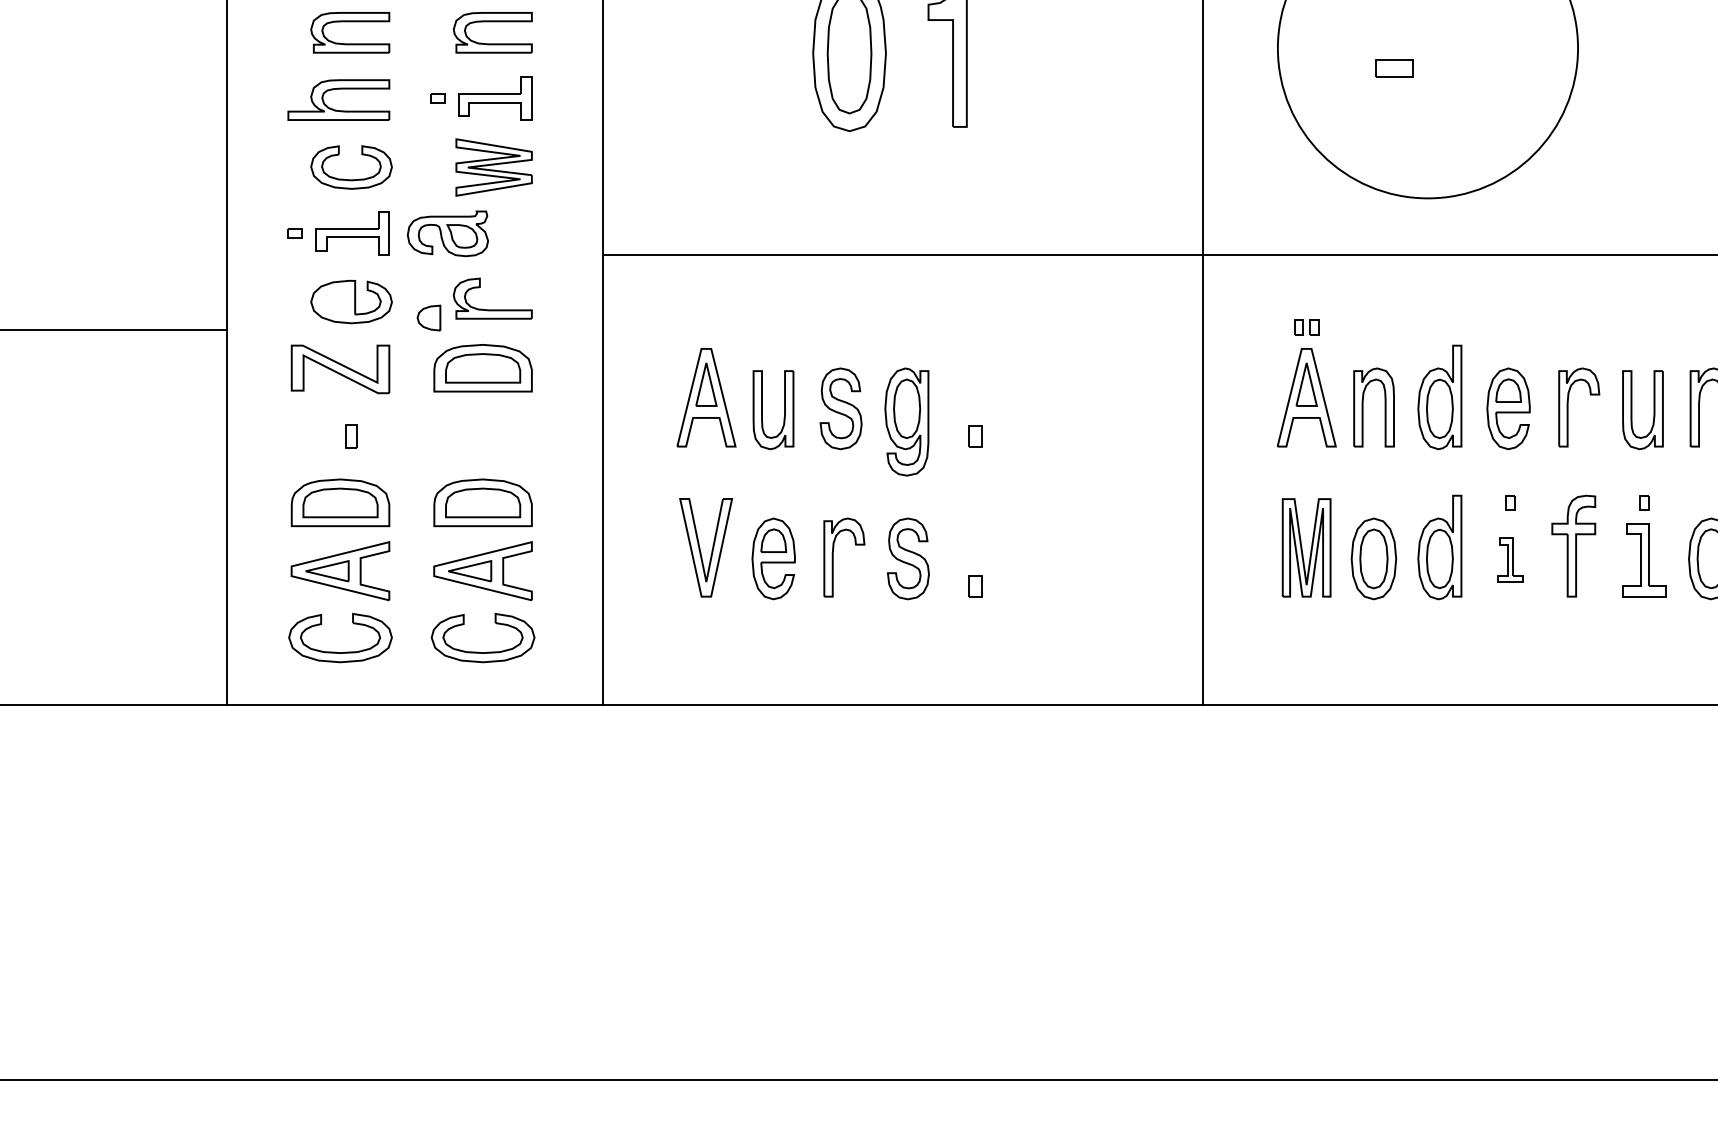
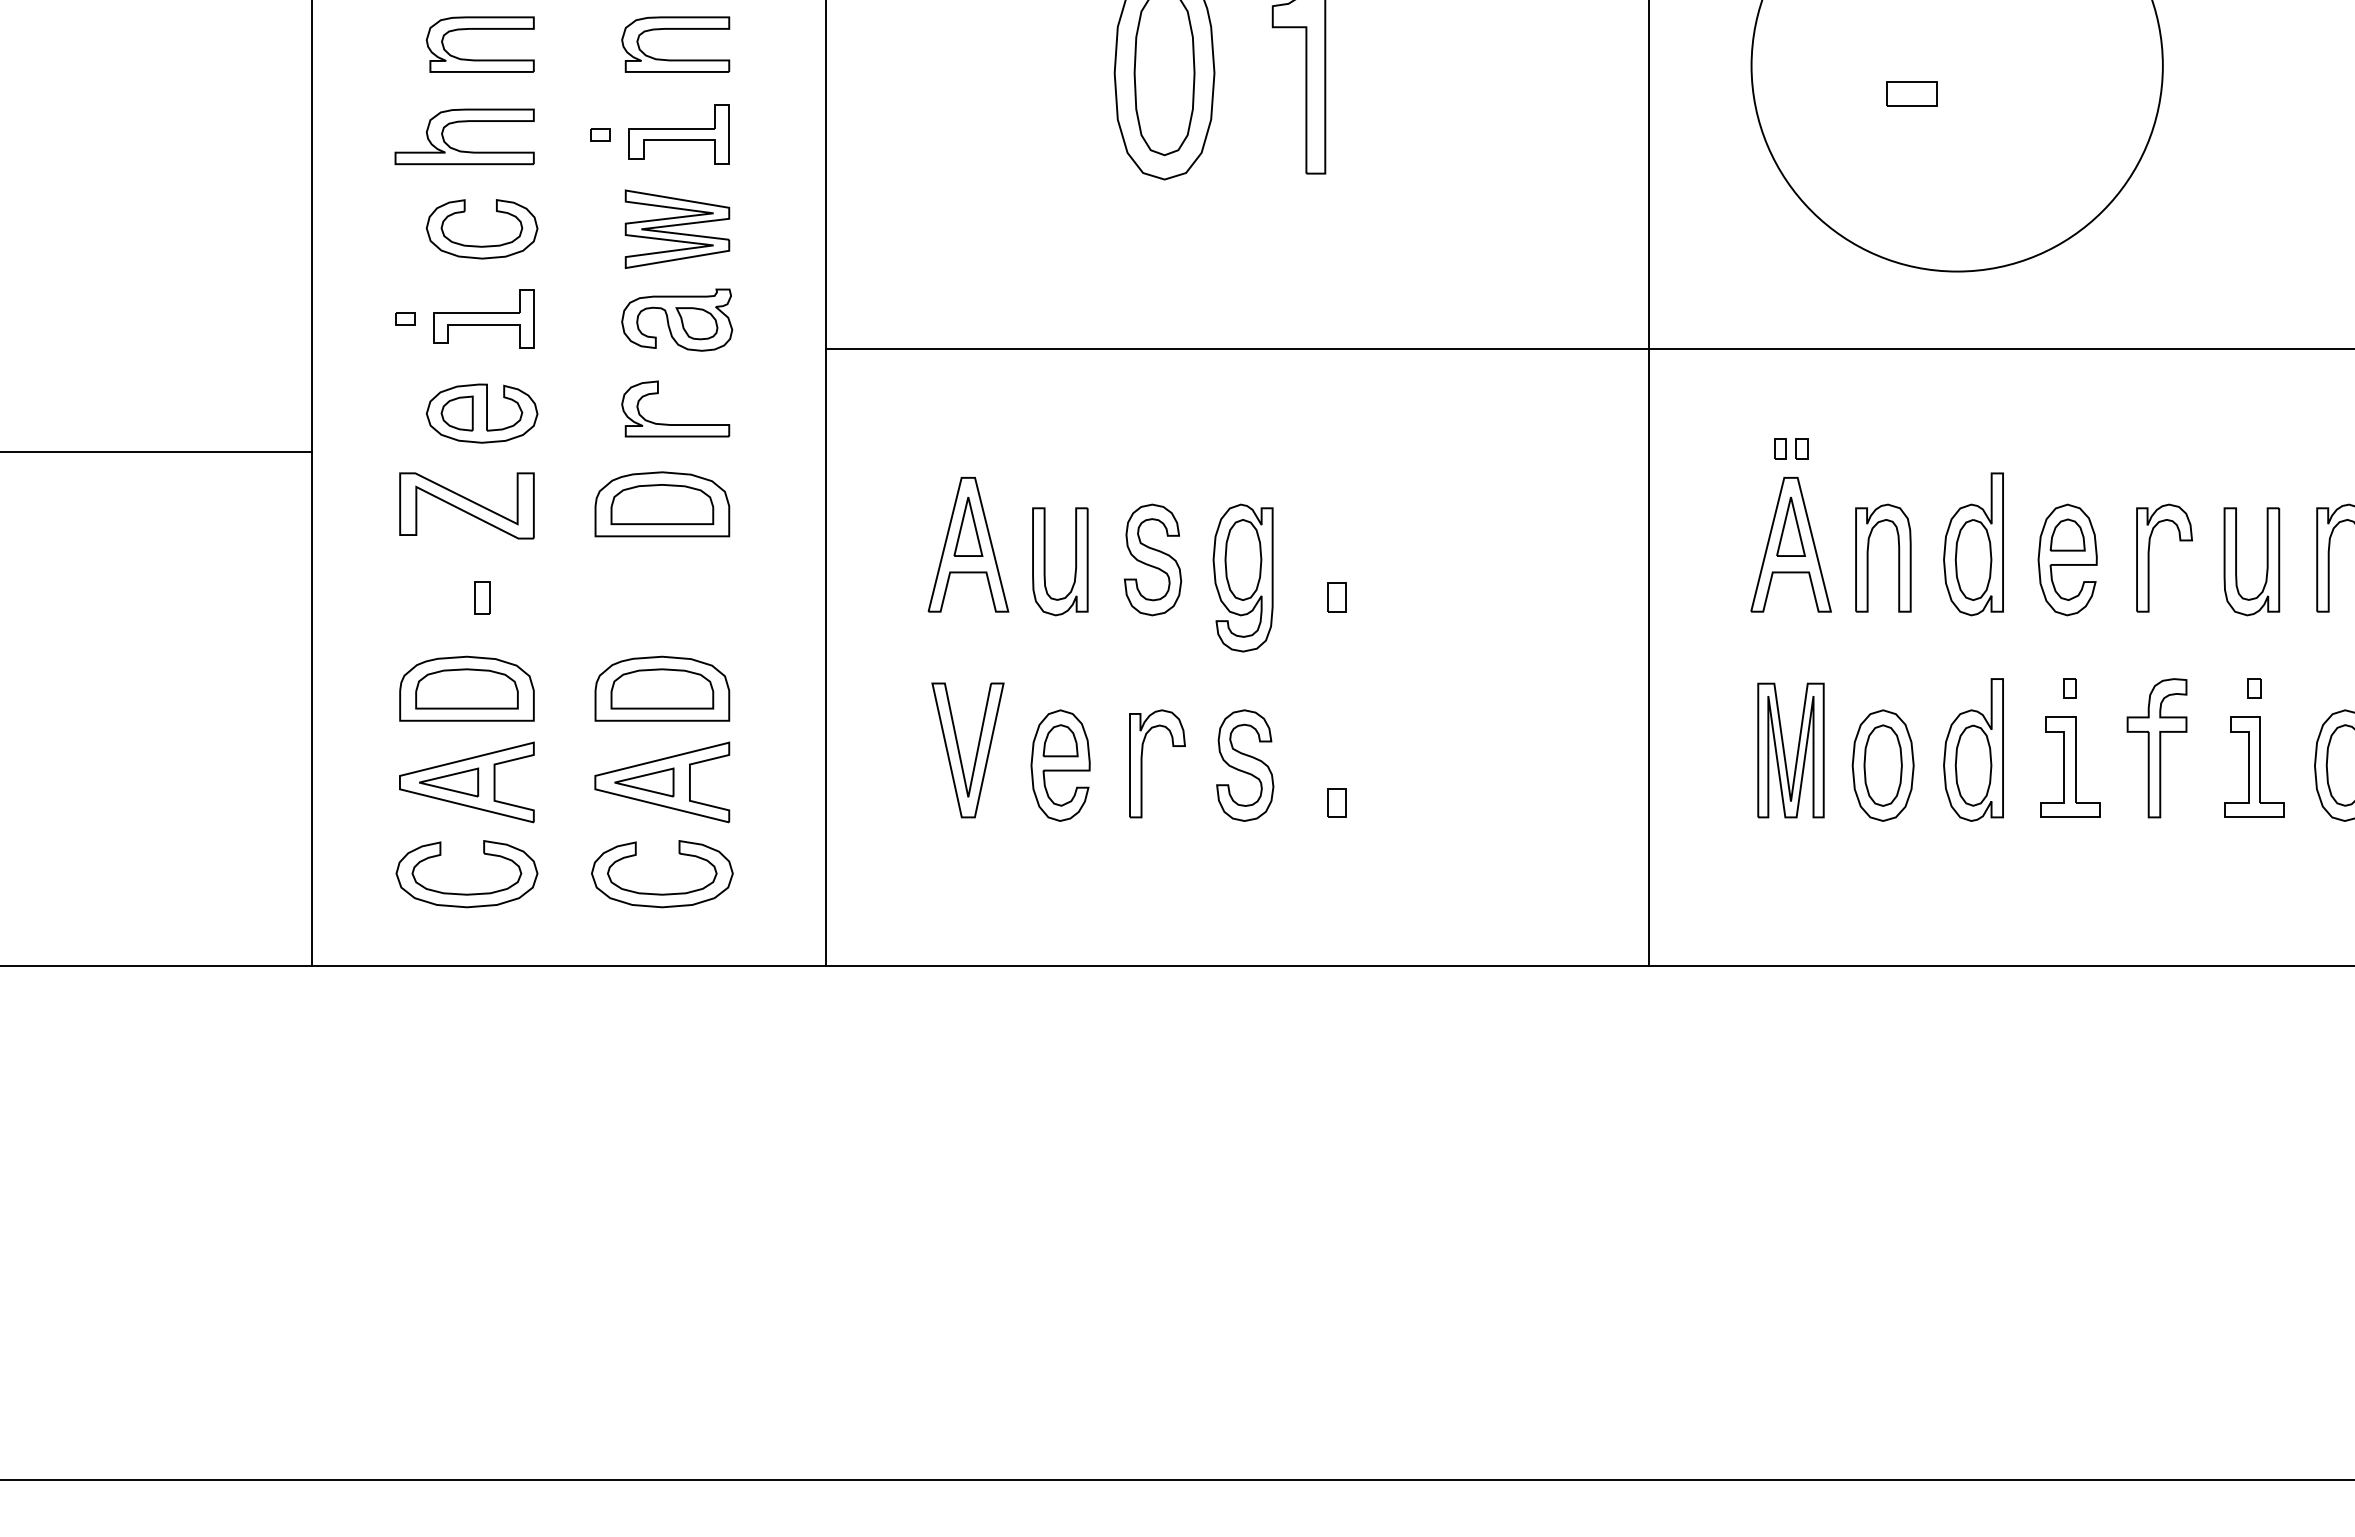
part: (448, 233) -> (677, 319), moved
part: (428, 318) -> (456, 413), moved
part: (1510, 559) -> (2070, 766), size x1.67

